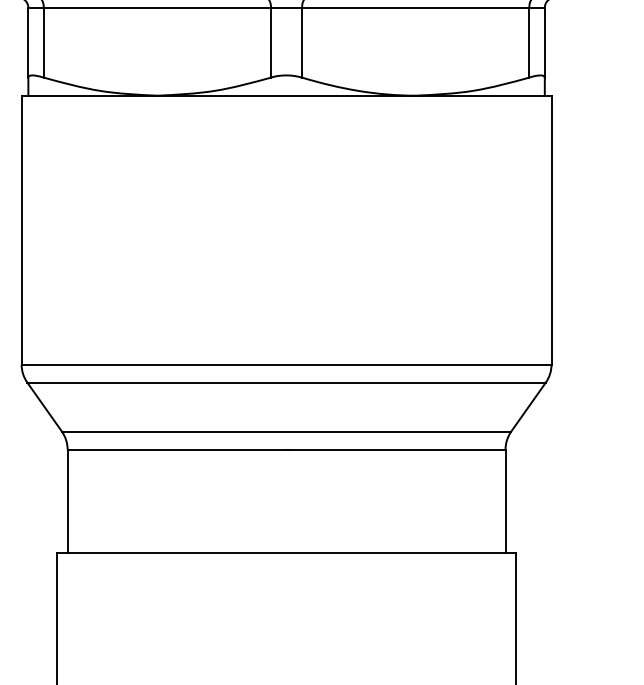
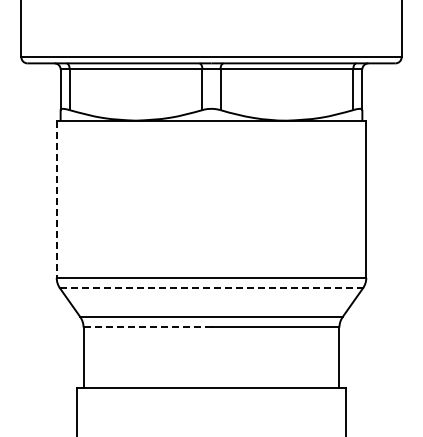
line: (21, 230) -> (56, 199), solid -> dashed
line: (288, 382) -> (212, 288), solid -> dashed
line: (177, 449) -> (147, 327), solid -> dashed

